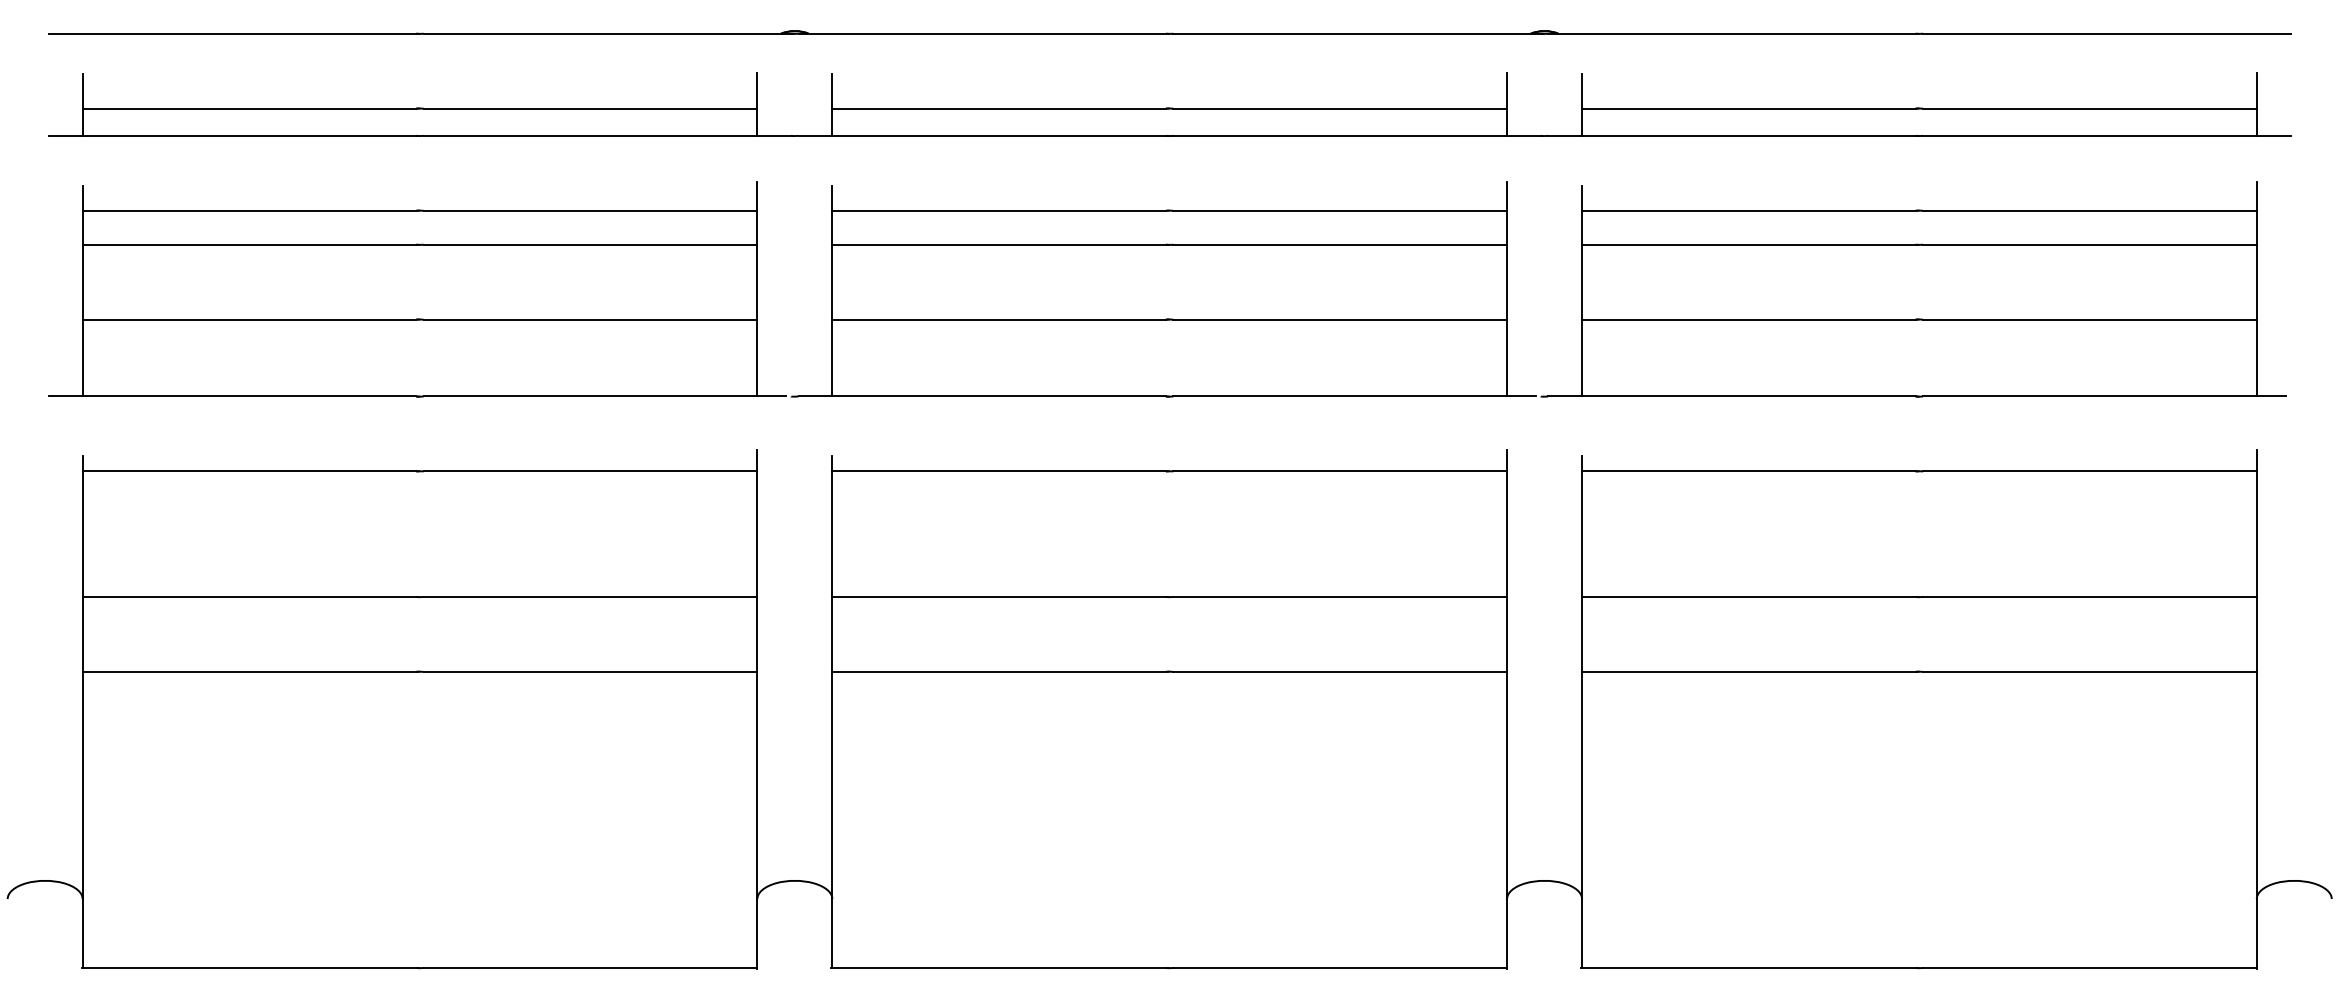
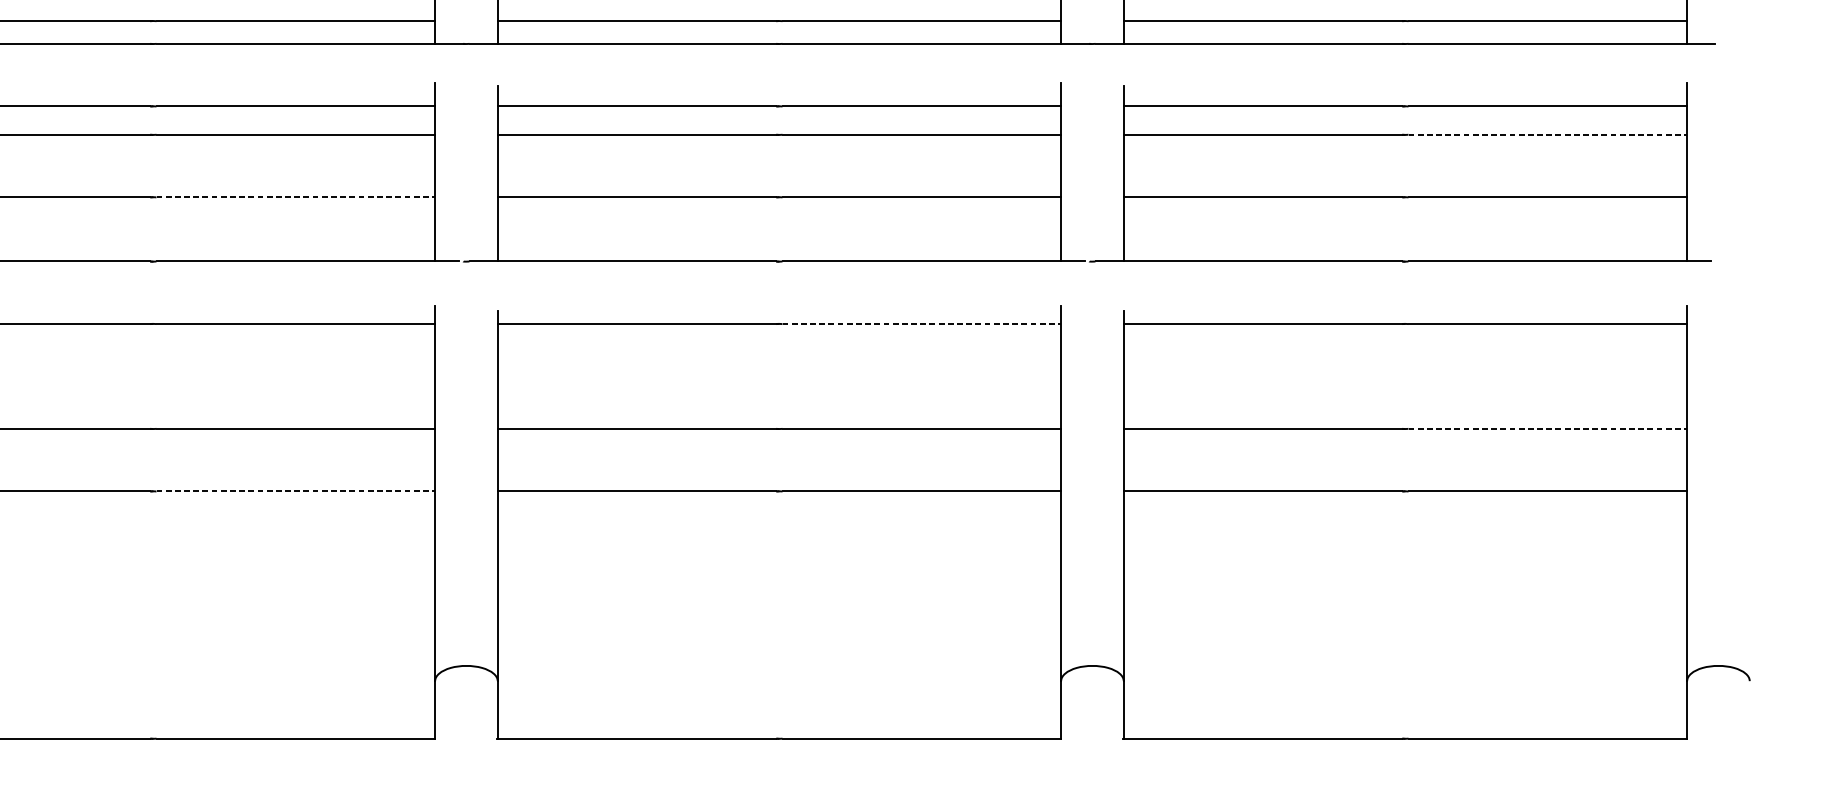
line: (2089, 244) -> (1547, 134), solid -> dashed
line: (590, 319) -> (295, 197), solid -> dashed
line: (1340, 471) -> (922, 324), solid -> dashed
line: (2089, 596) -> (1547, 428), solid -> dashed
line: (590, 671) -> (295, 491), solid -> dashed

